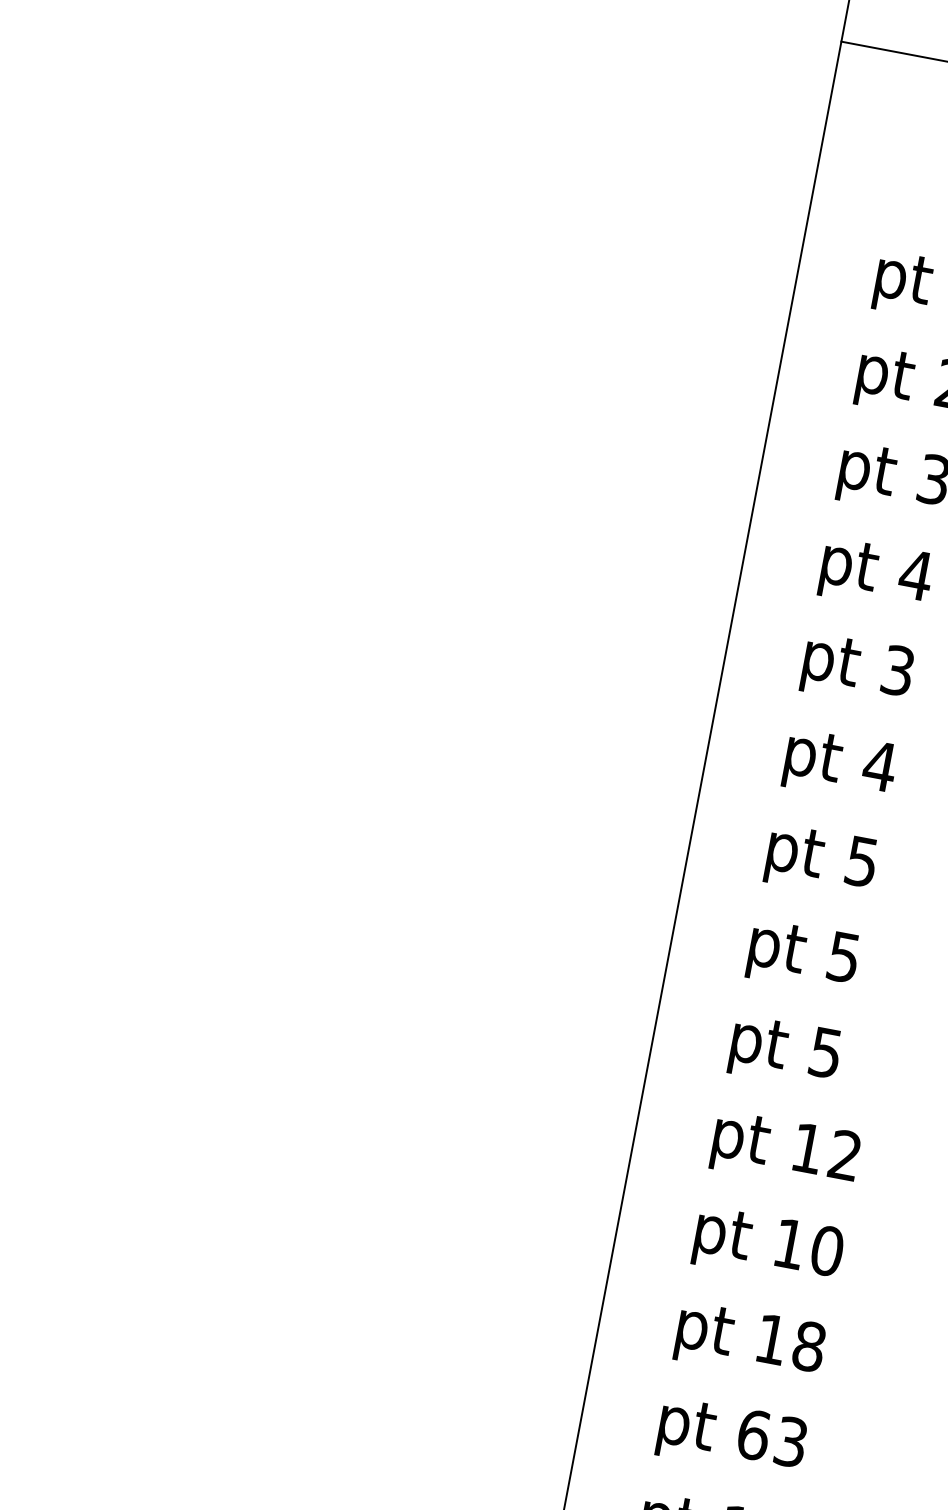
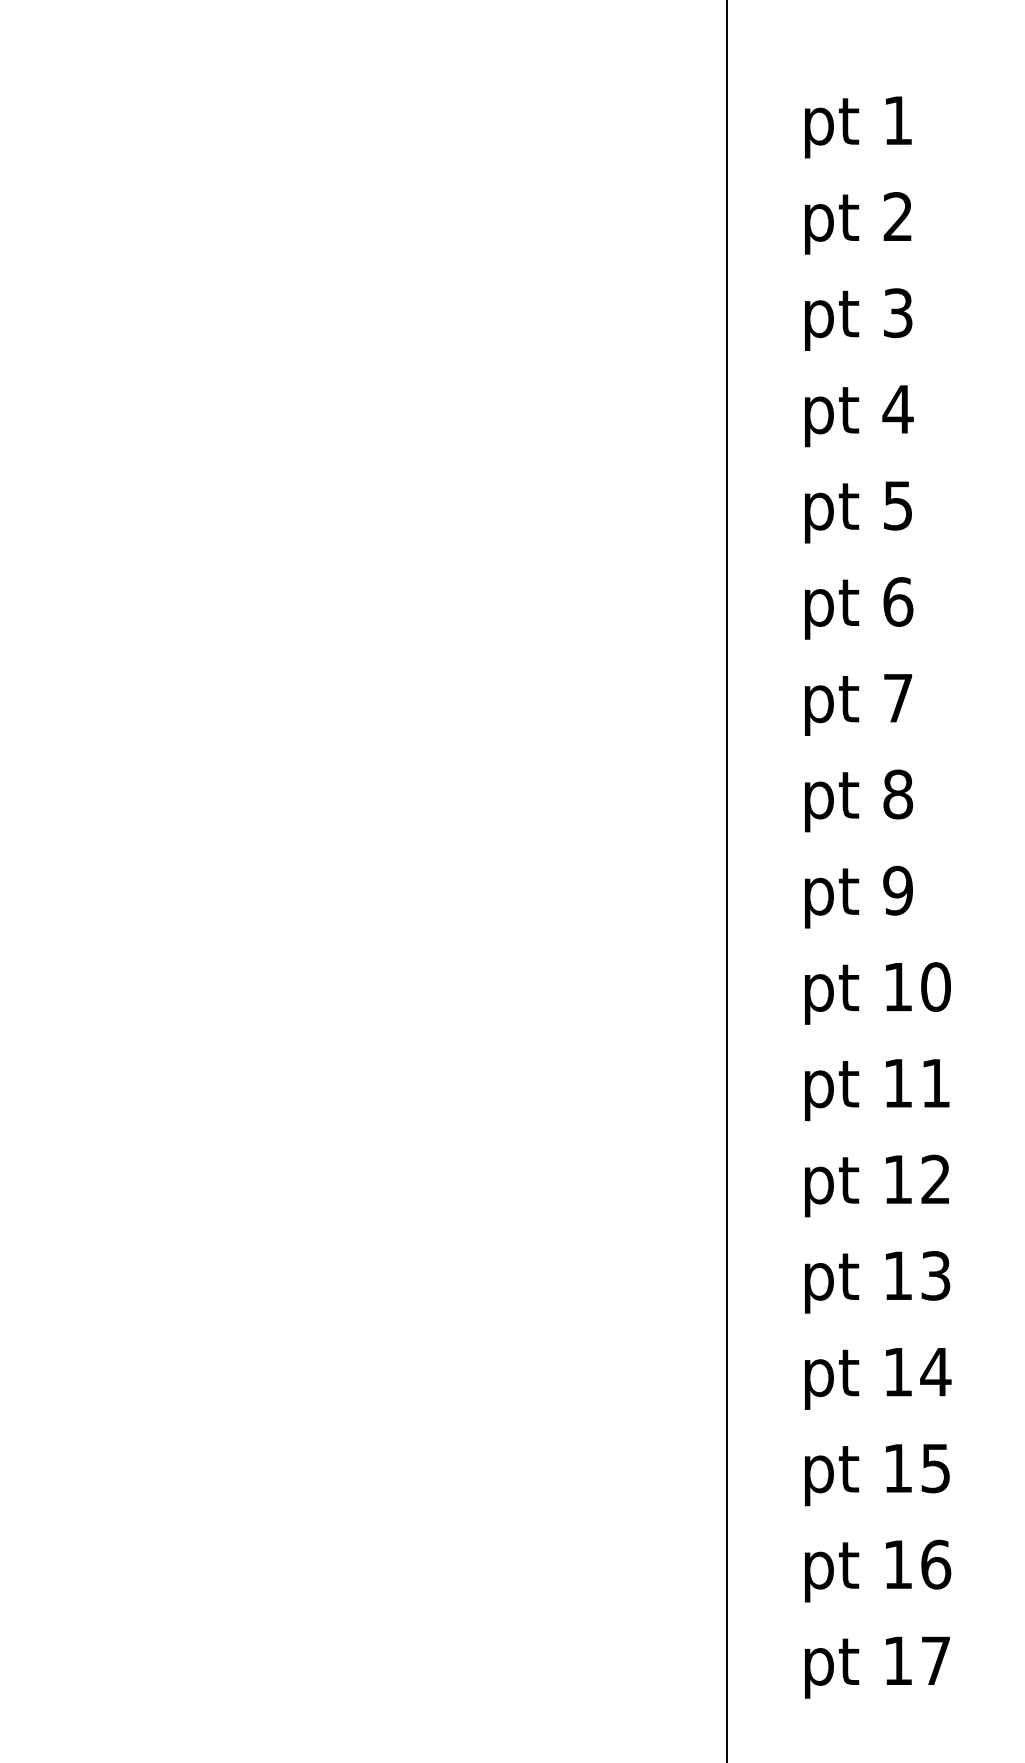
text: (898, 669) -> (898, 504), 3 -> 5
text: (879, 765) -> (897, 601), 4 -> 6
text: (862, 862) -> (898, 698), 5 -> 7
text: (844, 957) -> (898, 794), 5 -> 8
text: (825, 1052) -> (897, 890), 5 -> 9
text: (845, 1154) -> (935, 986), 12 -> 10
text: (826, 1251) -> (935, 1083), 10 -> 11
text: (808, 1346) -> (935, 1179), 18 -> 12
text: (754, 1434) -> (898, 1275), 63 -> 13

